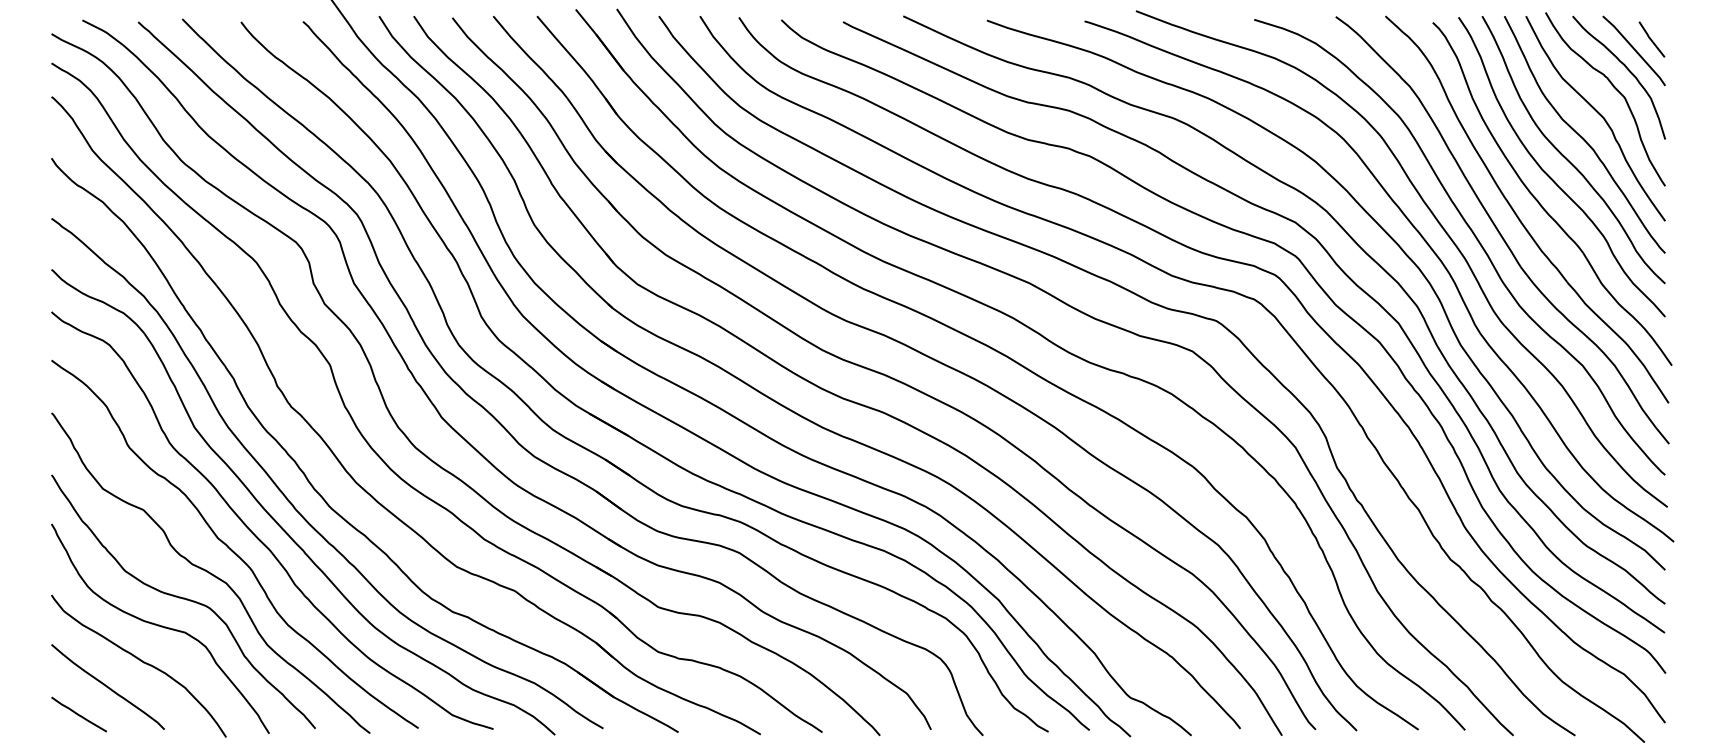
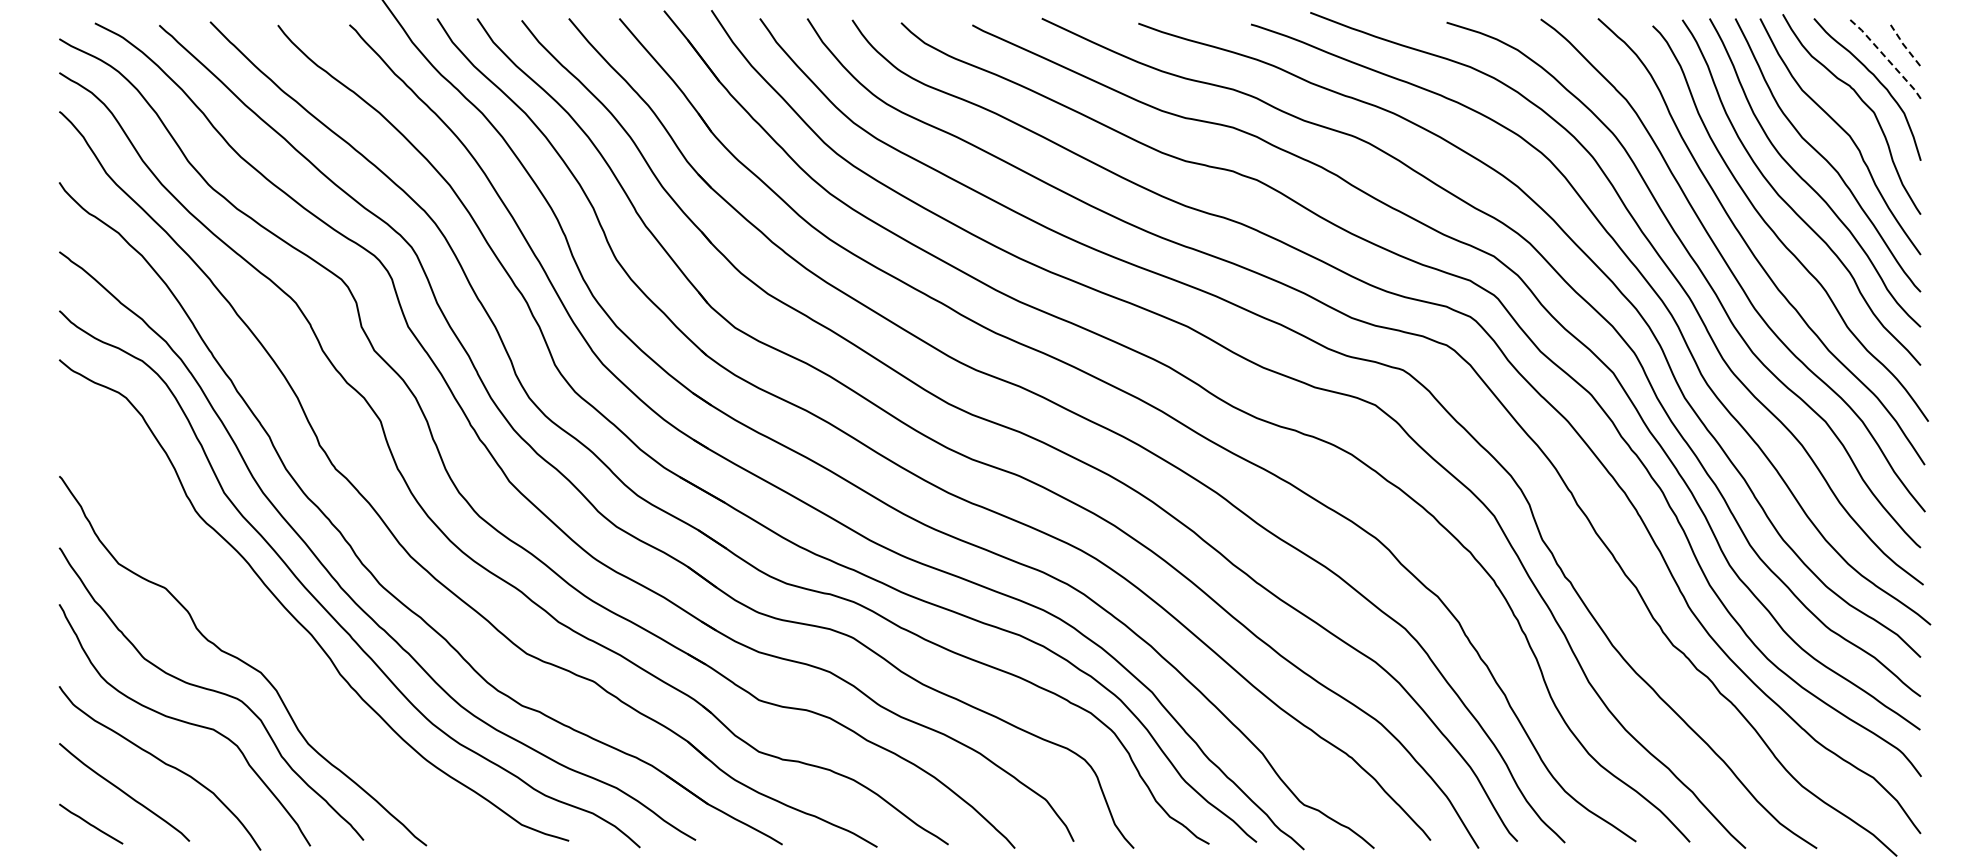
line: (1650, 38) -> (1903, 44), solid -> dashed
line: (1635, 49) -> (1886, 57), solid -> dashed
curve: (230, 547) -> (265, 631), removed

